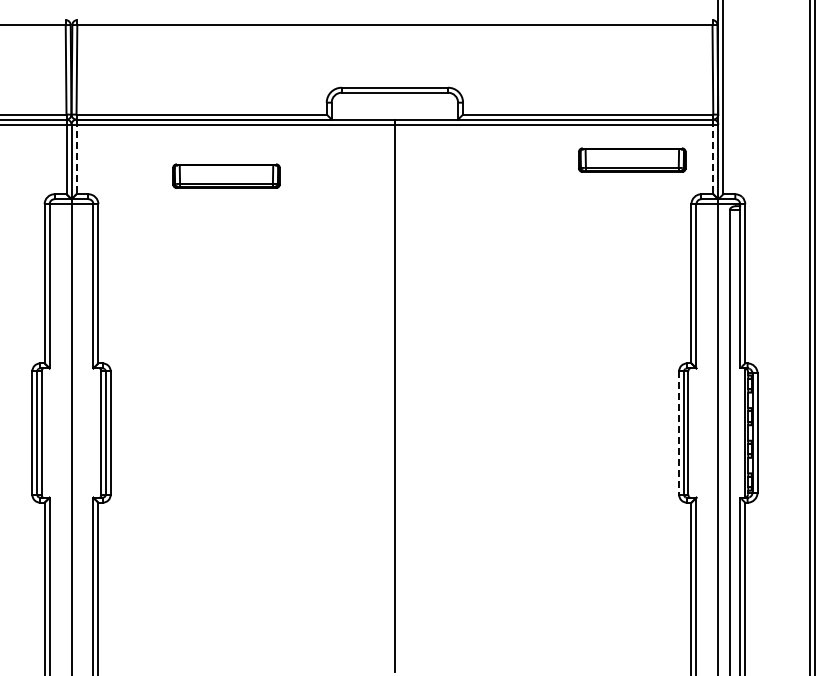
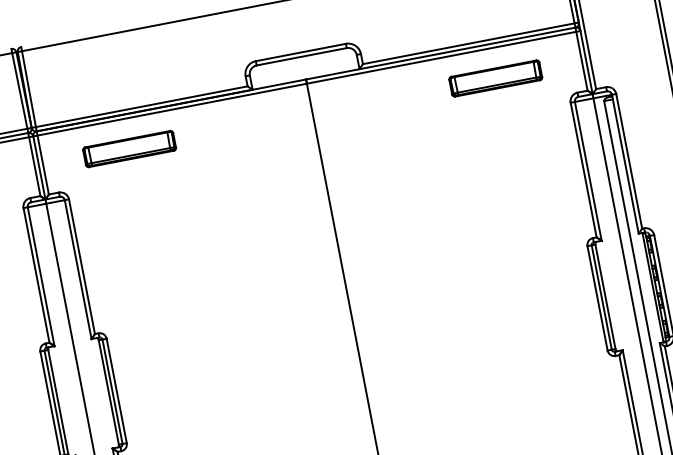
line: (76, 157) -> (42, 163), dashed -> solid
line: (713, 157) -> (581, 59), dashed -> solid
part: (632, 159) -> (495, 77), moved
part: (226, 175) -> (129, 148), moved
line: (679, 433) -> (597, 298), dashed -> solid

